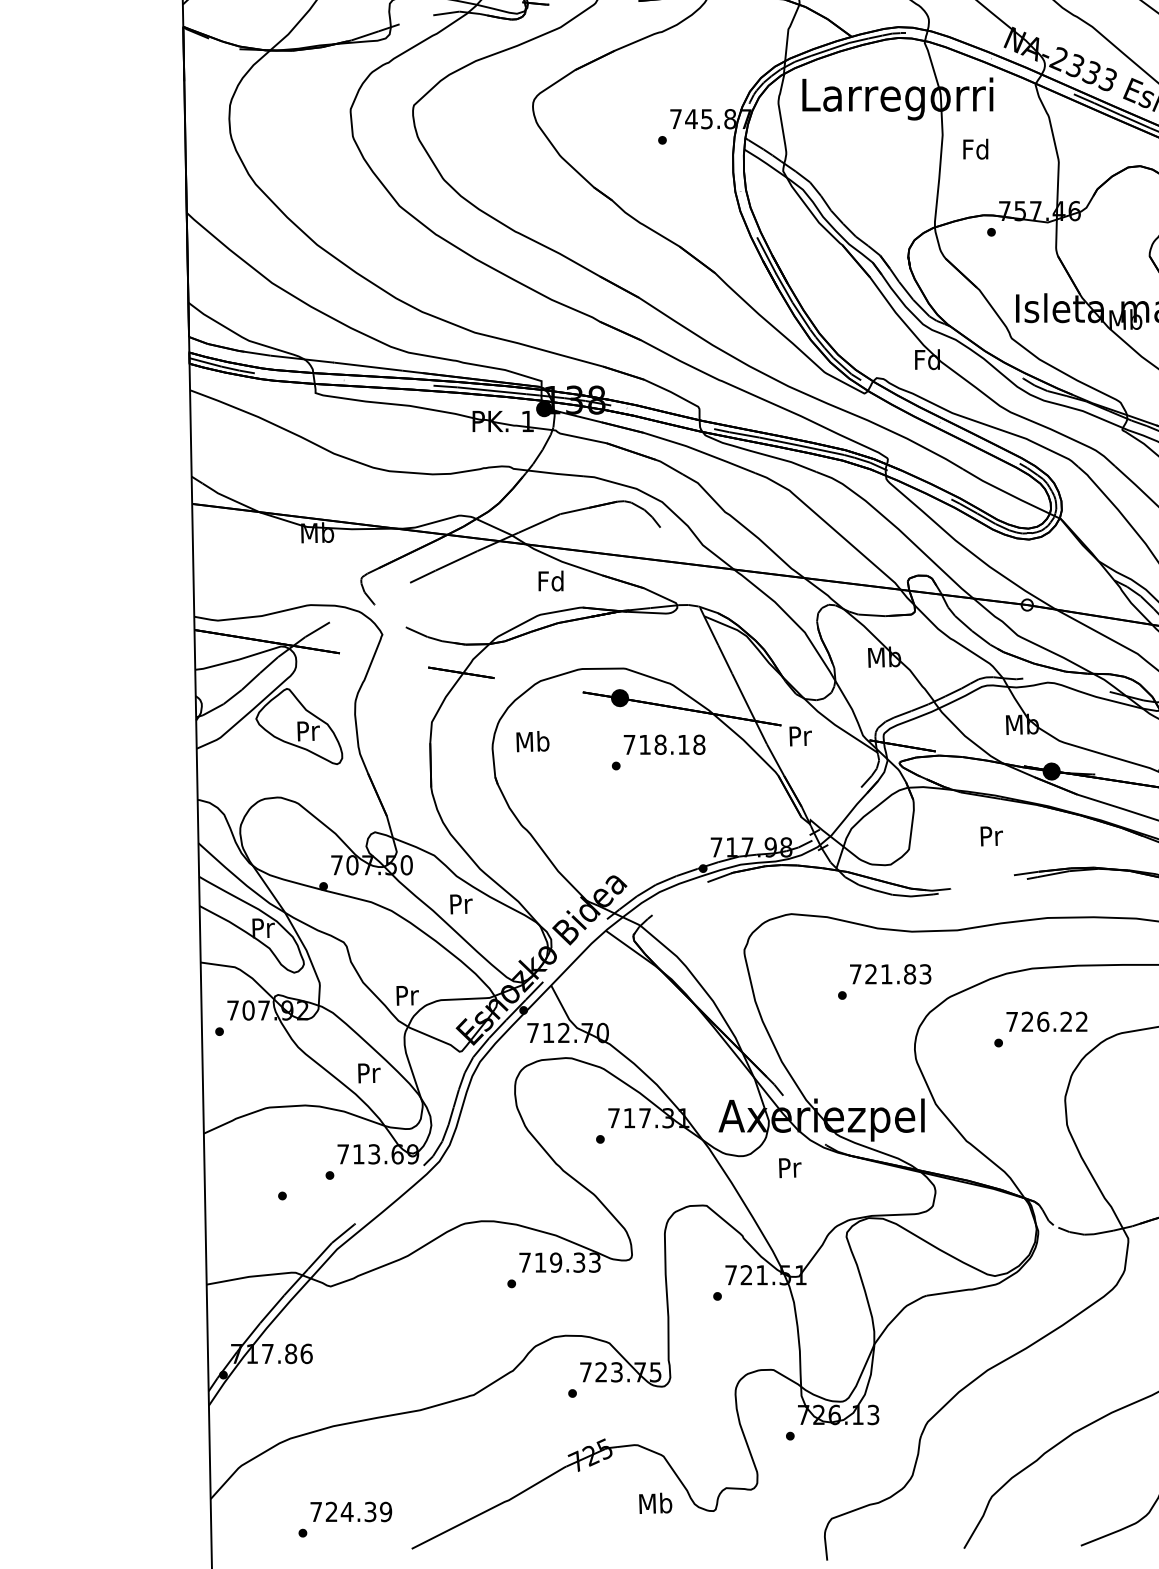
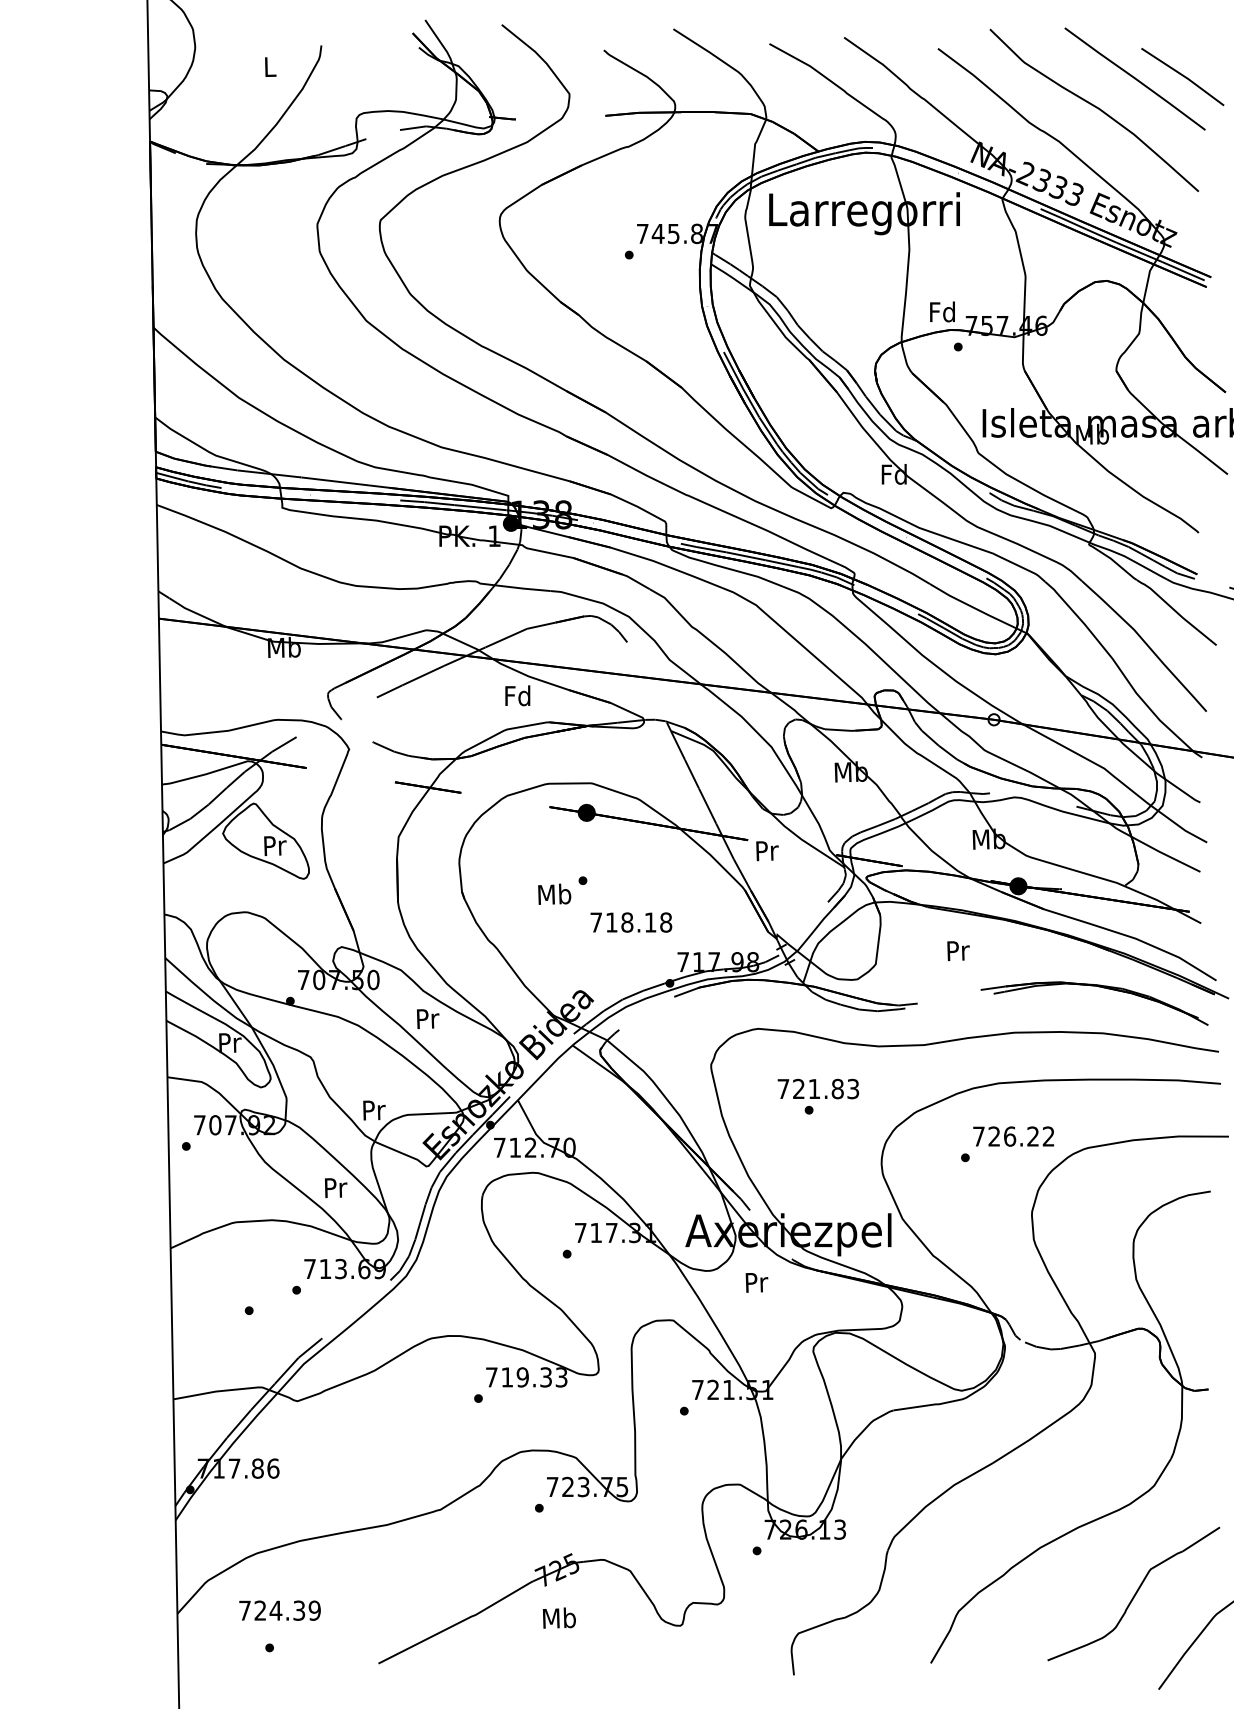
text: (975, 148) -> (942, 311), moved
text: (532, 740) -> (554, 893), moved
text: (664, 744) -> (631, 922), moved
text: (890, 973) -> (818, 1088), moved
text: (654, 1502) -> (558, 1617), moved
text: (350, 1511) -> (279, 1610), moved

